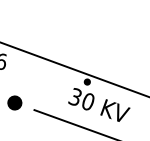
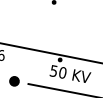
text: (76, 96) -> (54, 70), 30 -> 50

